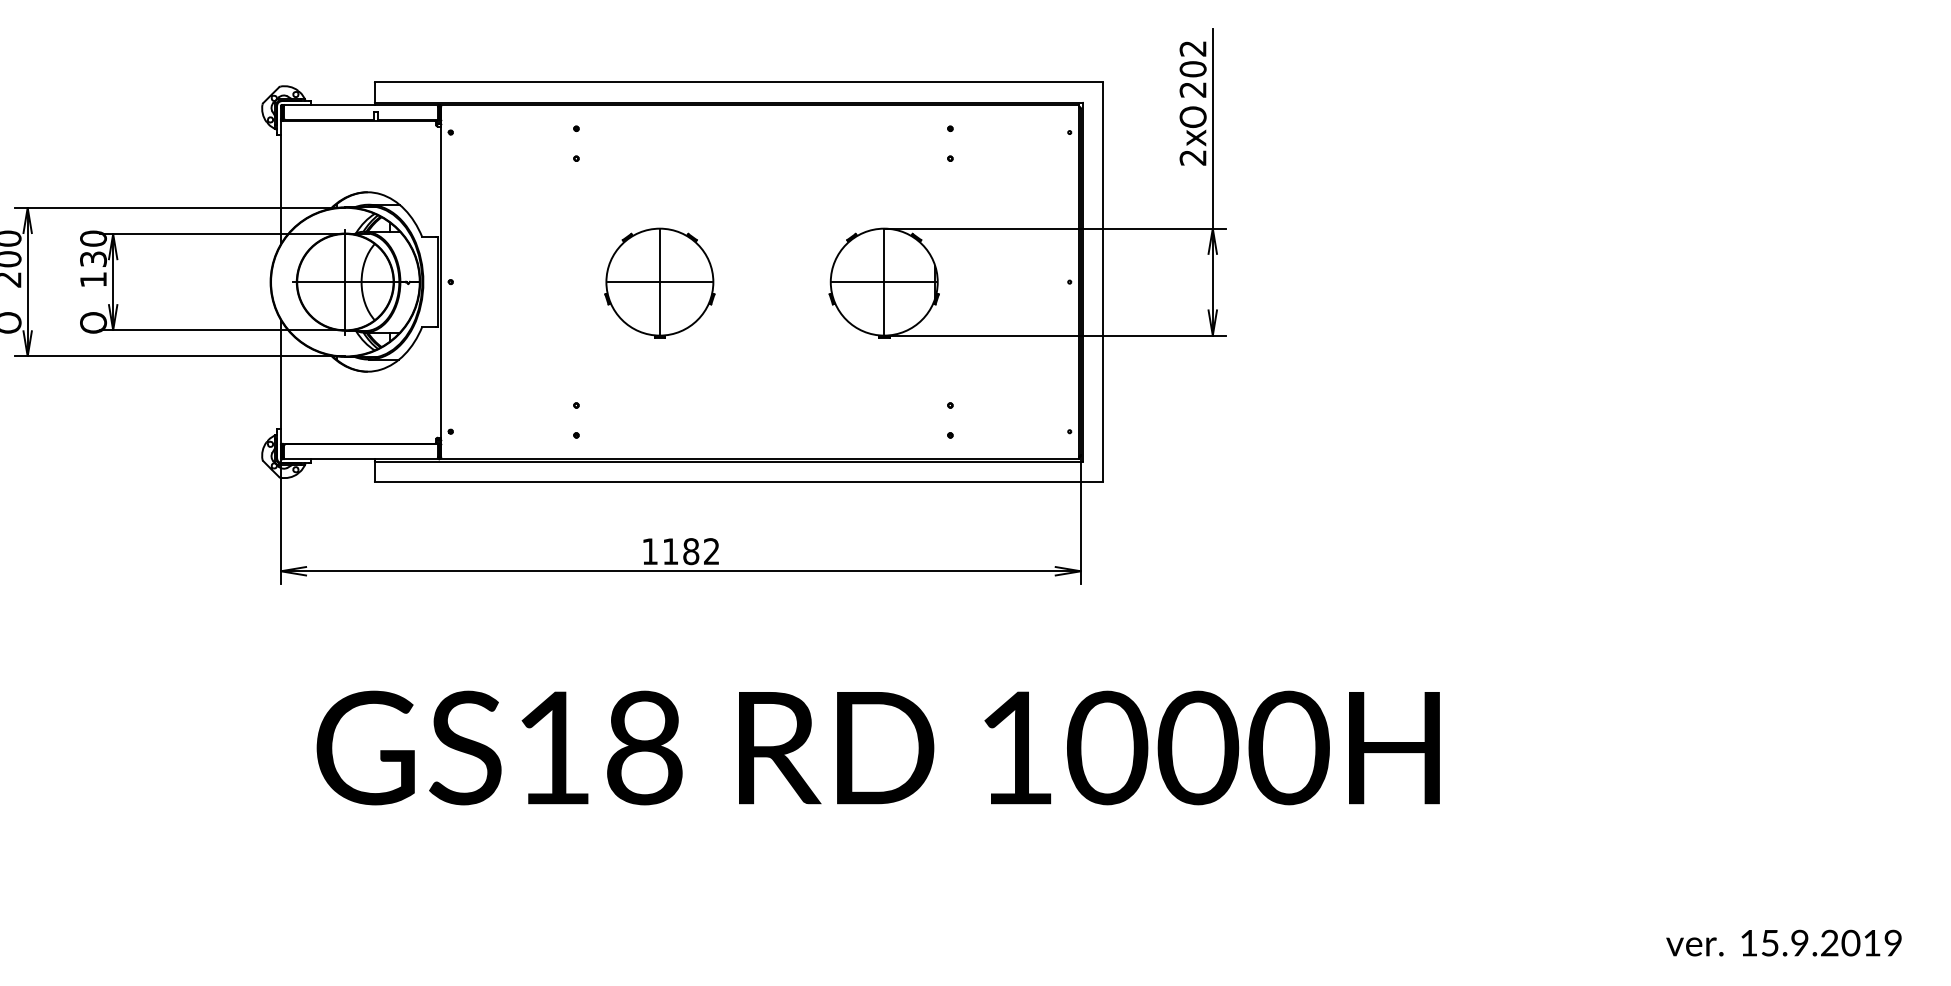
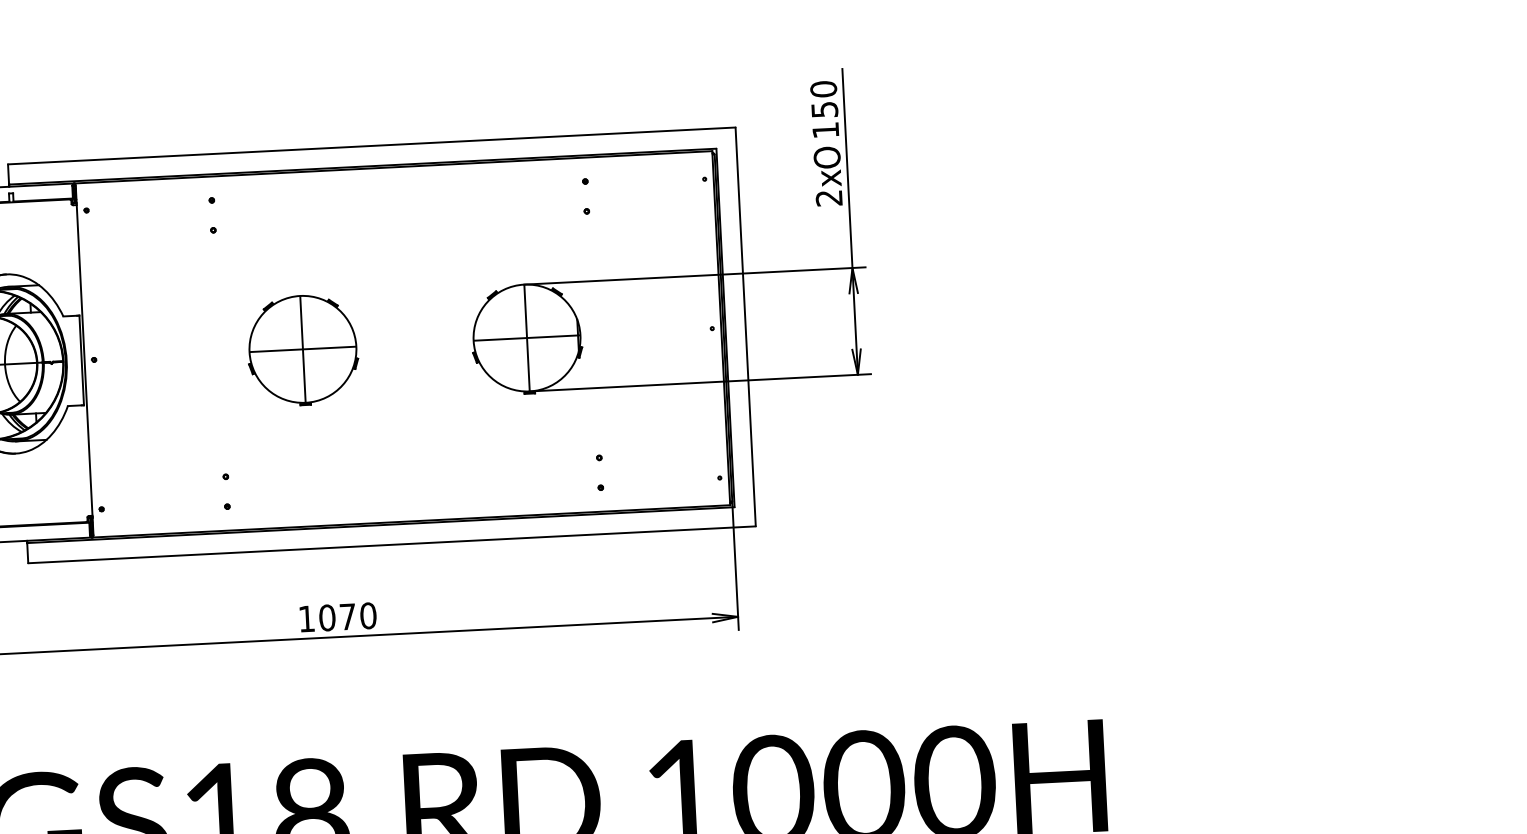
text: (1192, 68) -> (824, 109), 202 -> 150
text: (690, 551) -> (347, 616), 1182 -> 1070

